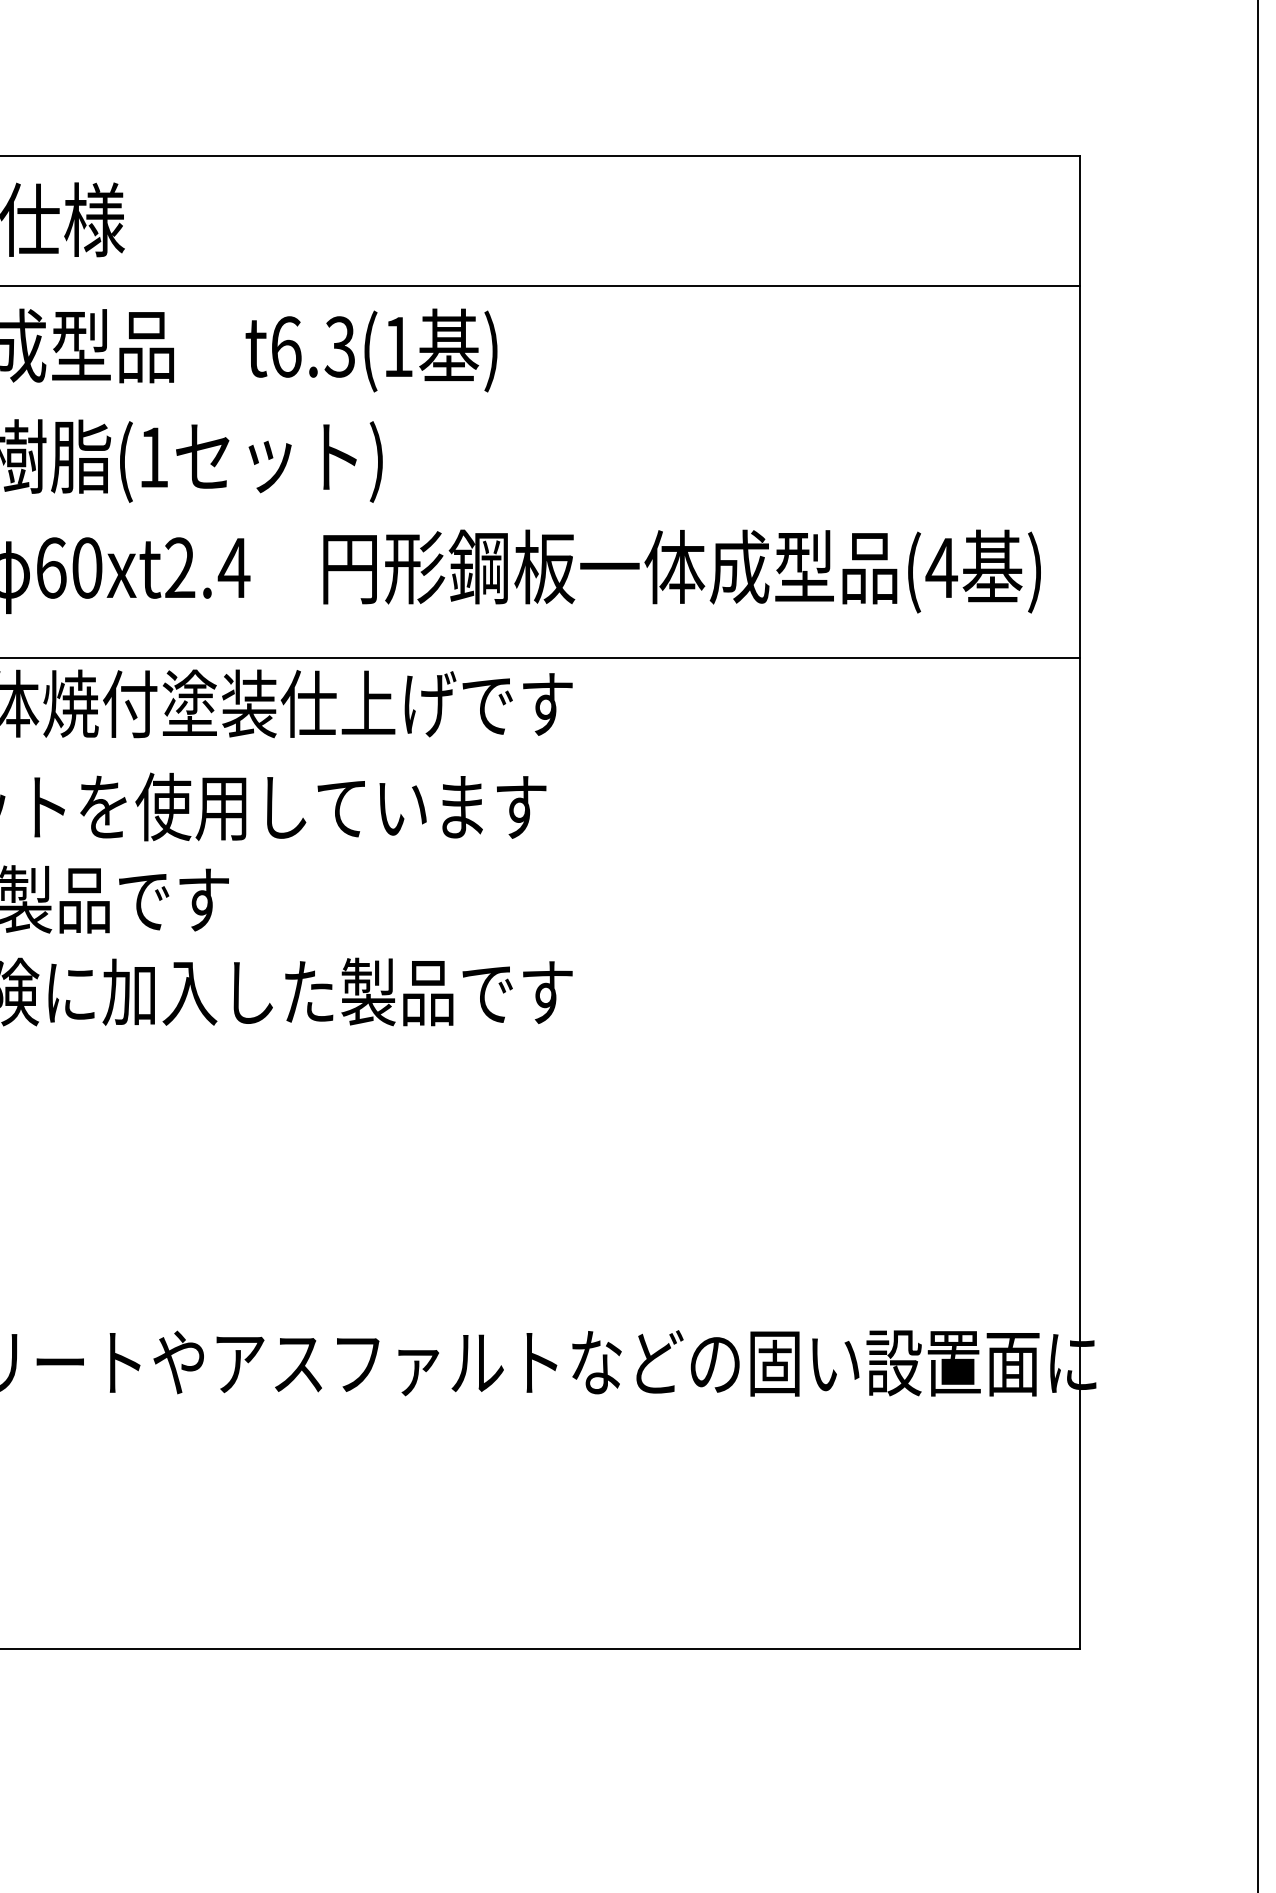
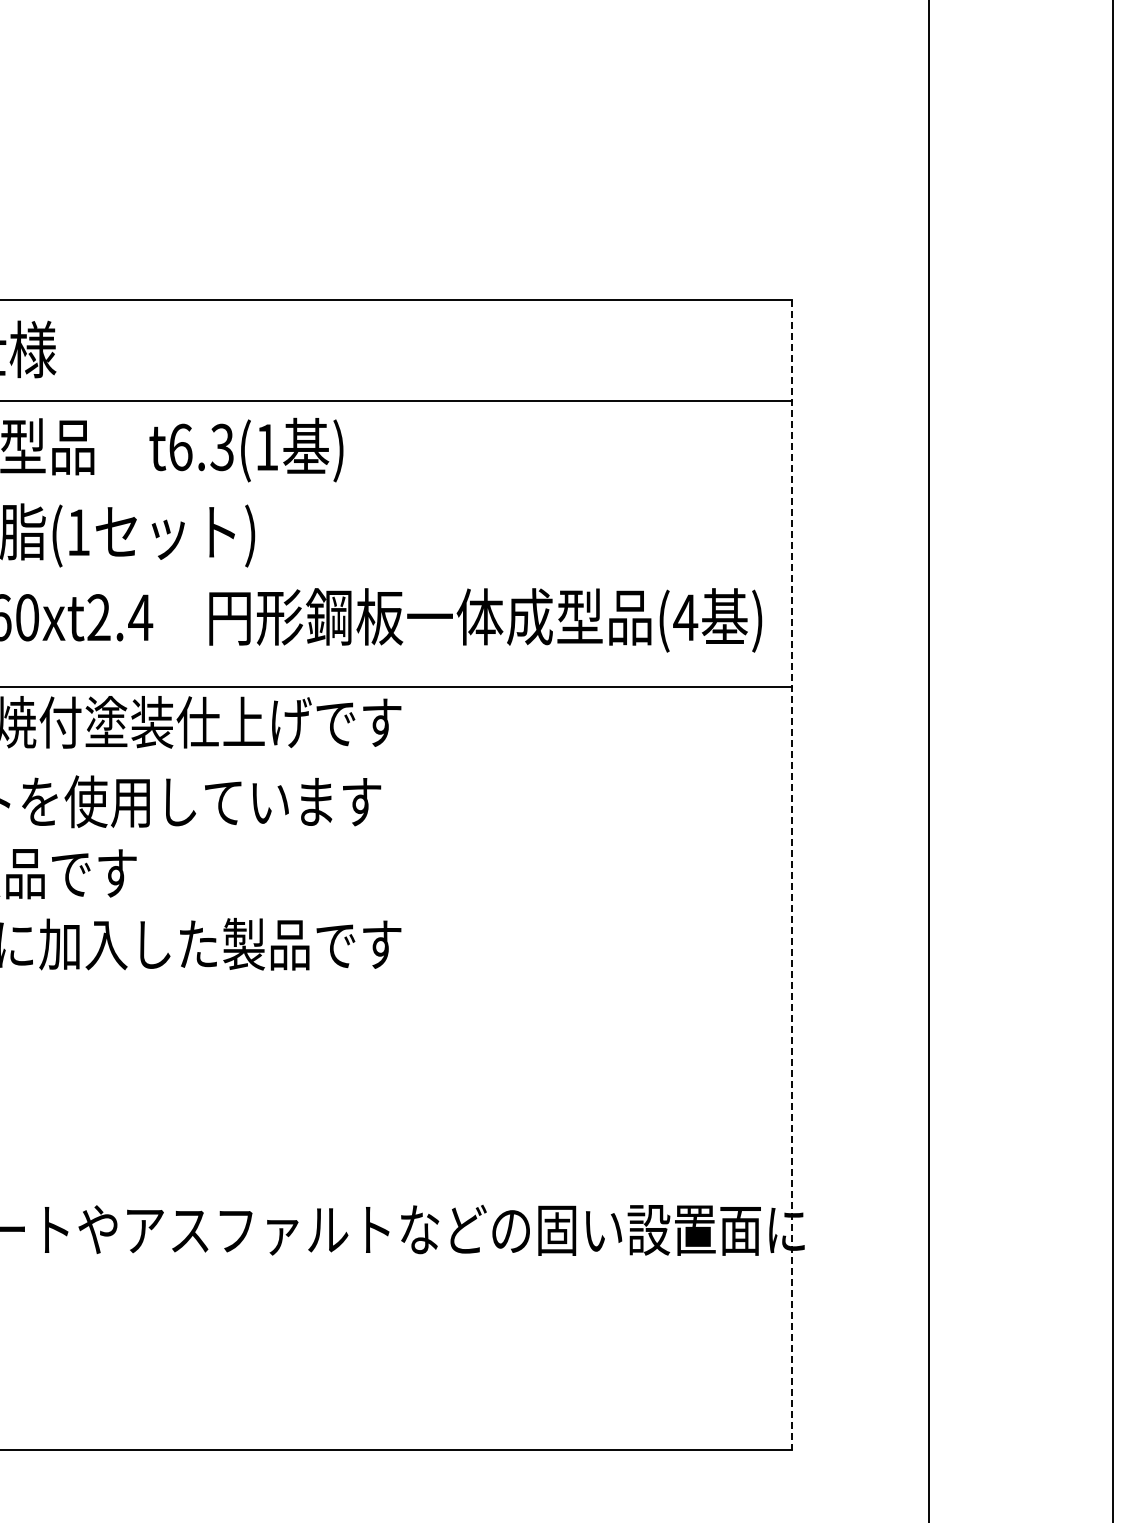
line: (1080, 902) -> (792, 875), solid -> dashed

